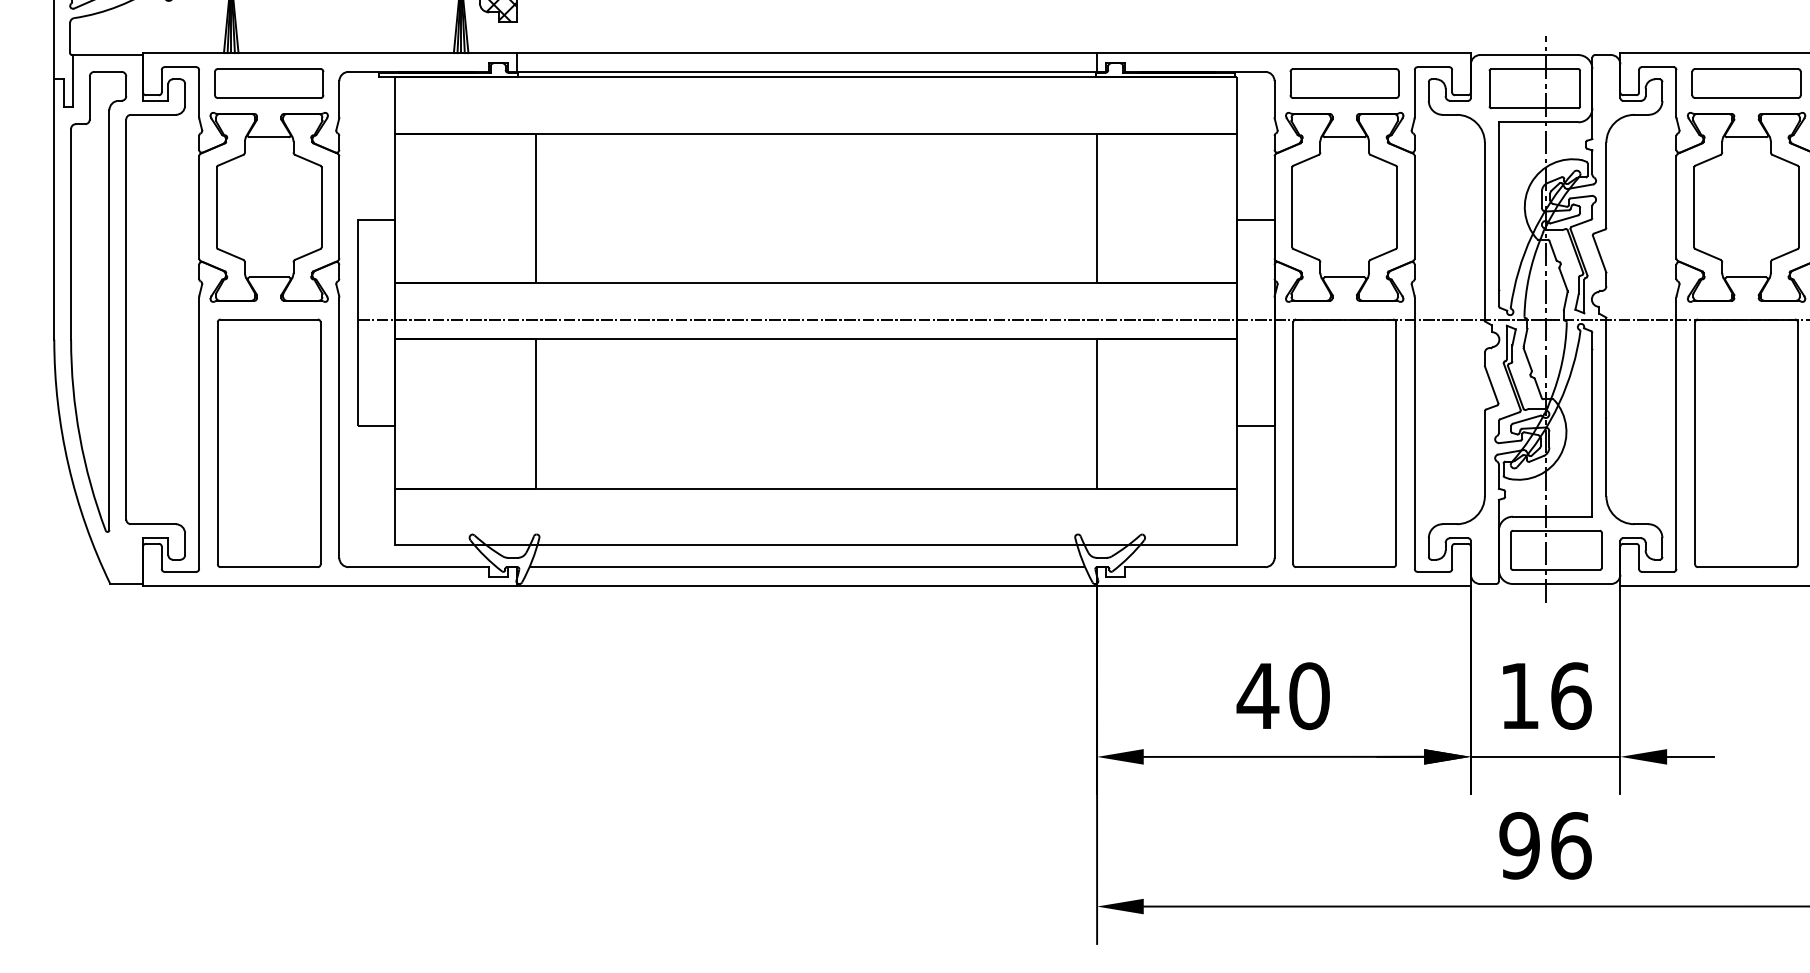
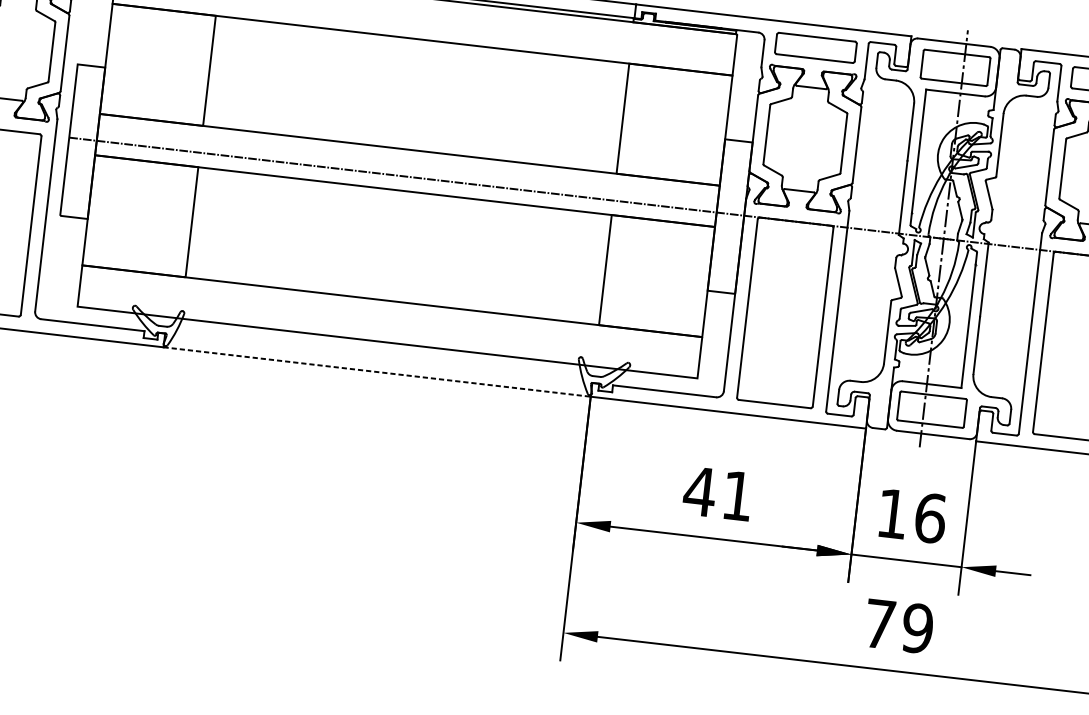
line: (806, 567) -> (378, 358), removed
line: (807, 585) -> (377, 371), solid -> dashed
text: (1309, 696) -> (737, 496), 40 -> 41
text: (1545, 845) -> (898, 626), 96 -> 79

